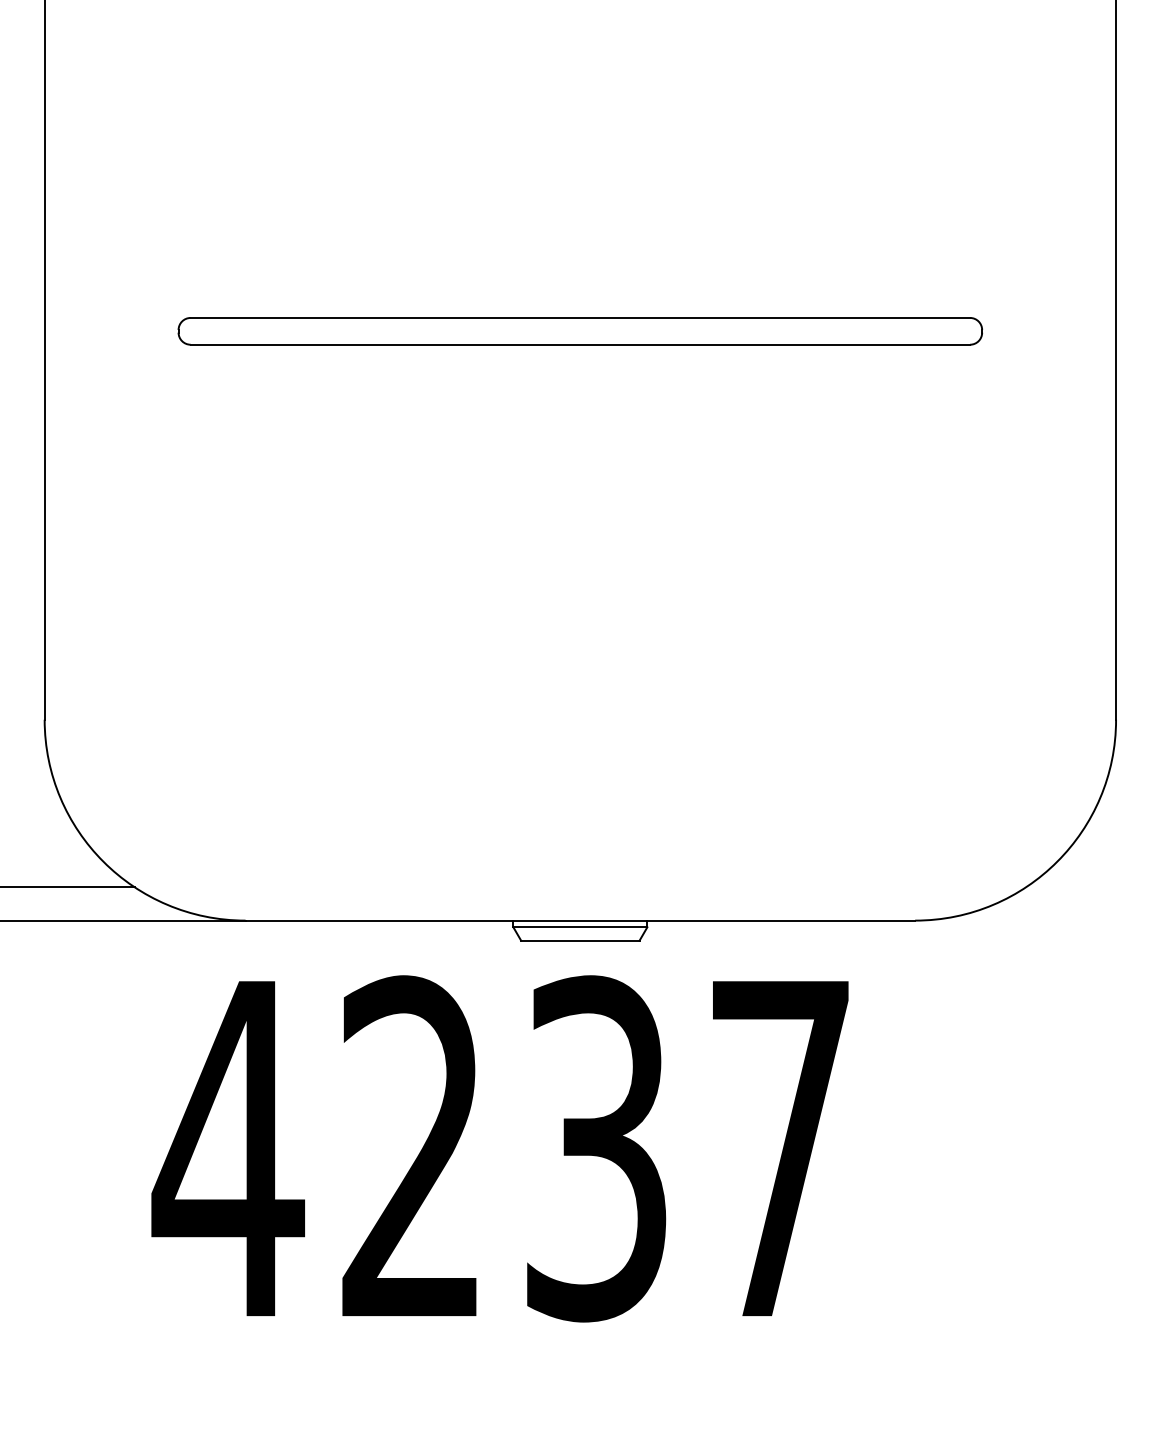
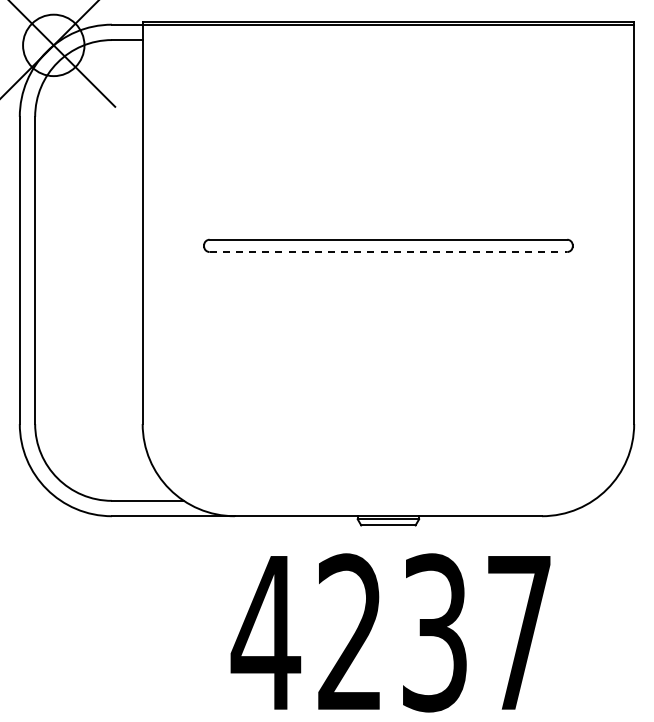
line: (580, 345) -> (388, 252), solid -> dashed
text: (499, 1147) -> (390, 632), moved

